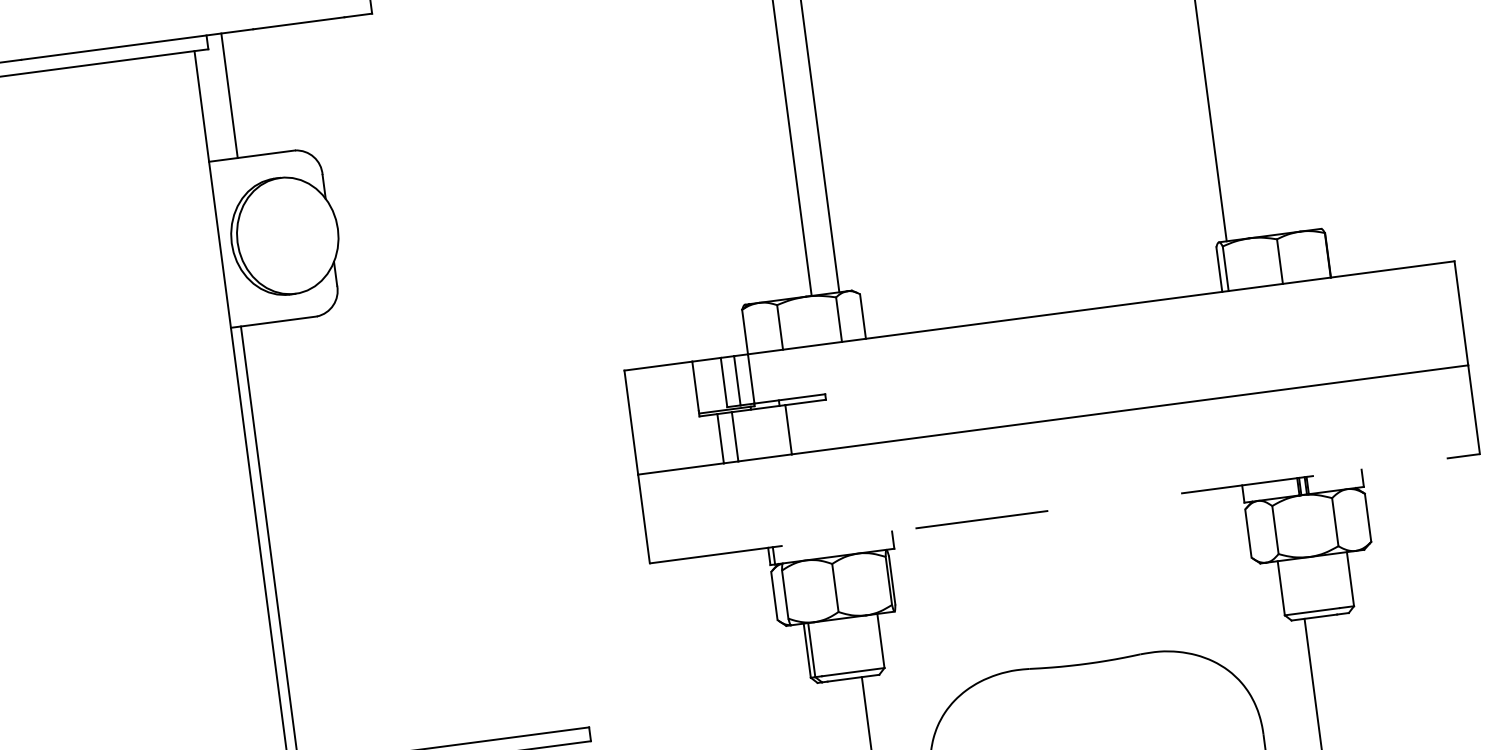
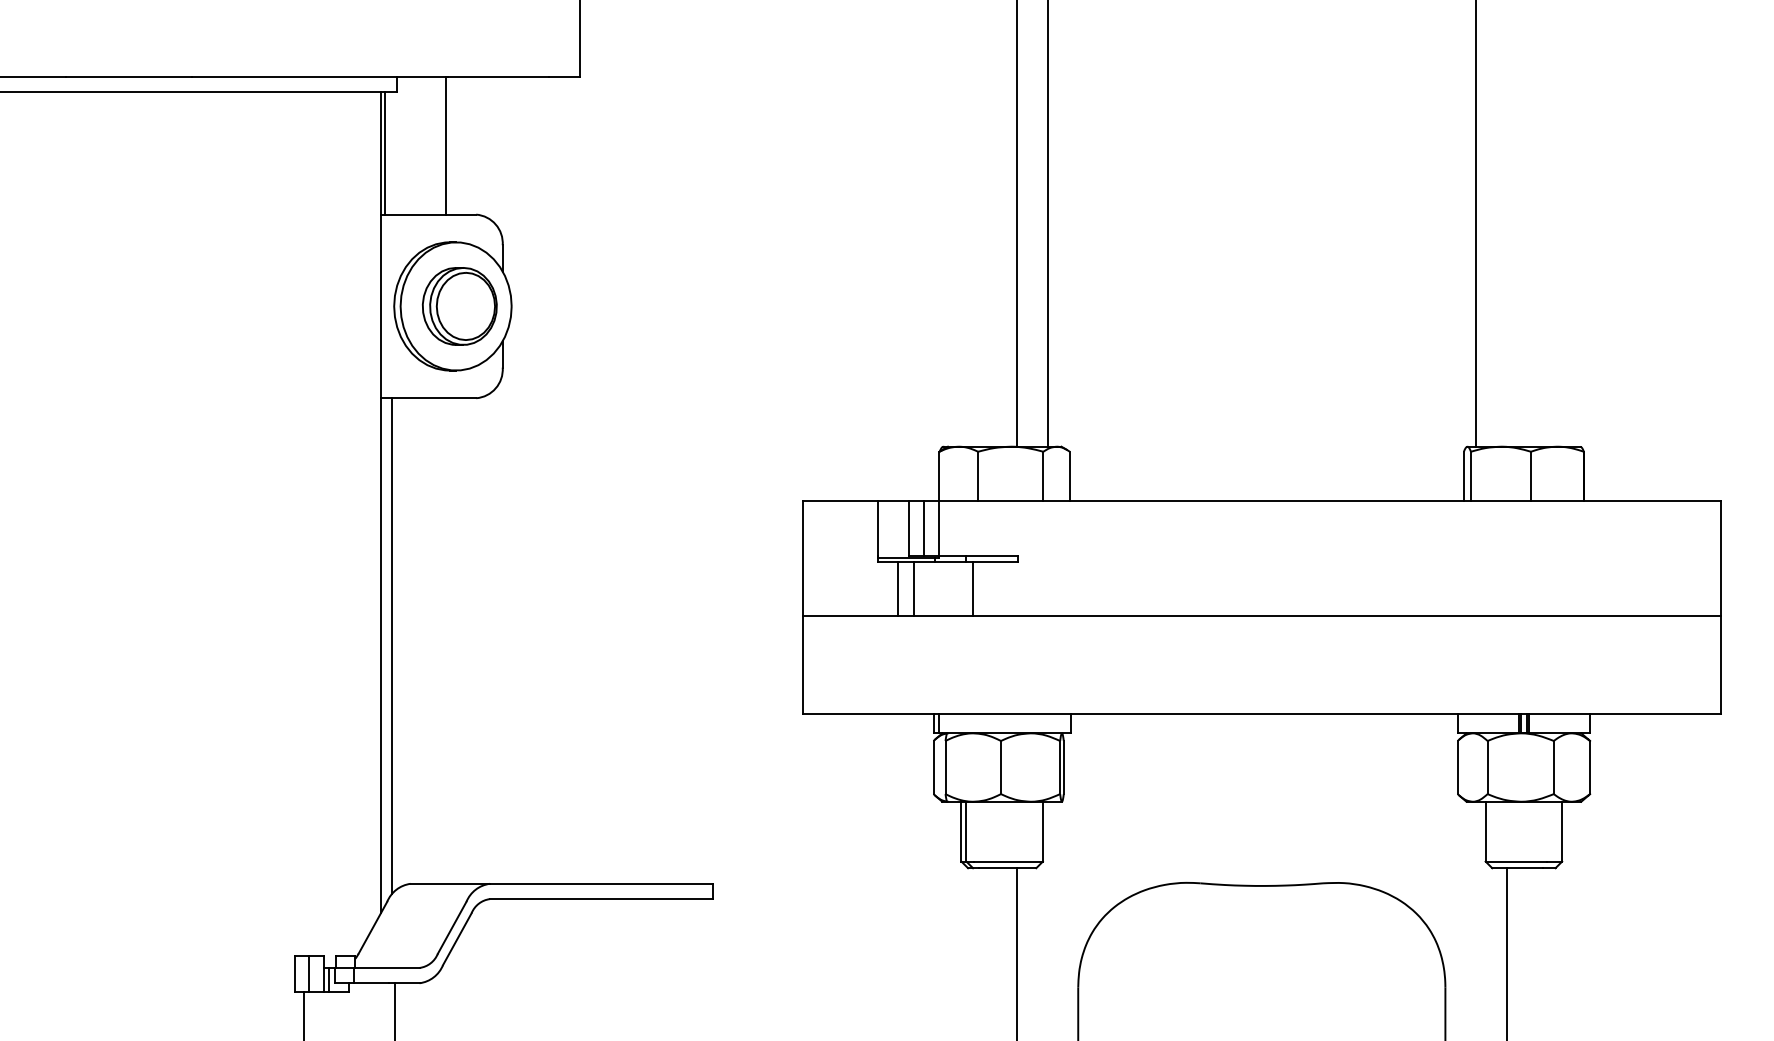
line: (229, 95) -> (445, 145), moved
line: (204, 106) -> (384, 153), added
part: (290, 235) -> (459, 306), added
line: (1064, 509) -> (1261, 714), dashed -> solid

